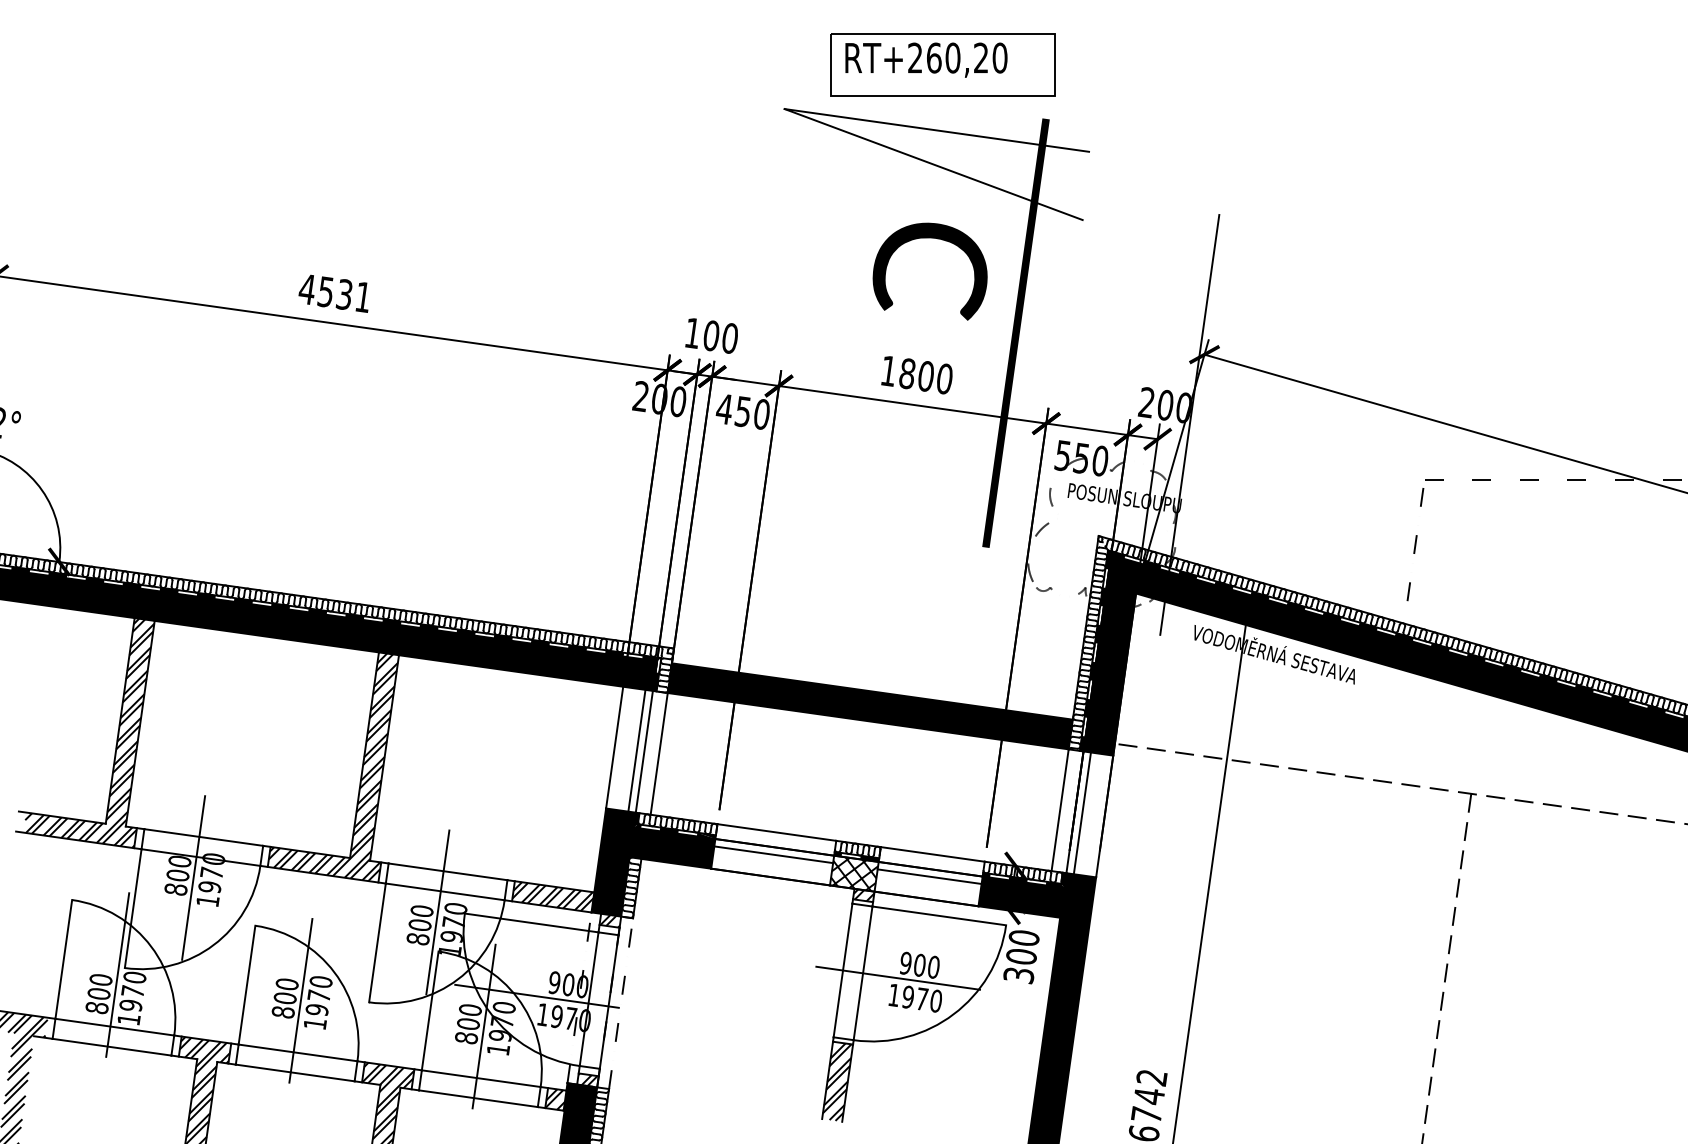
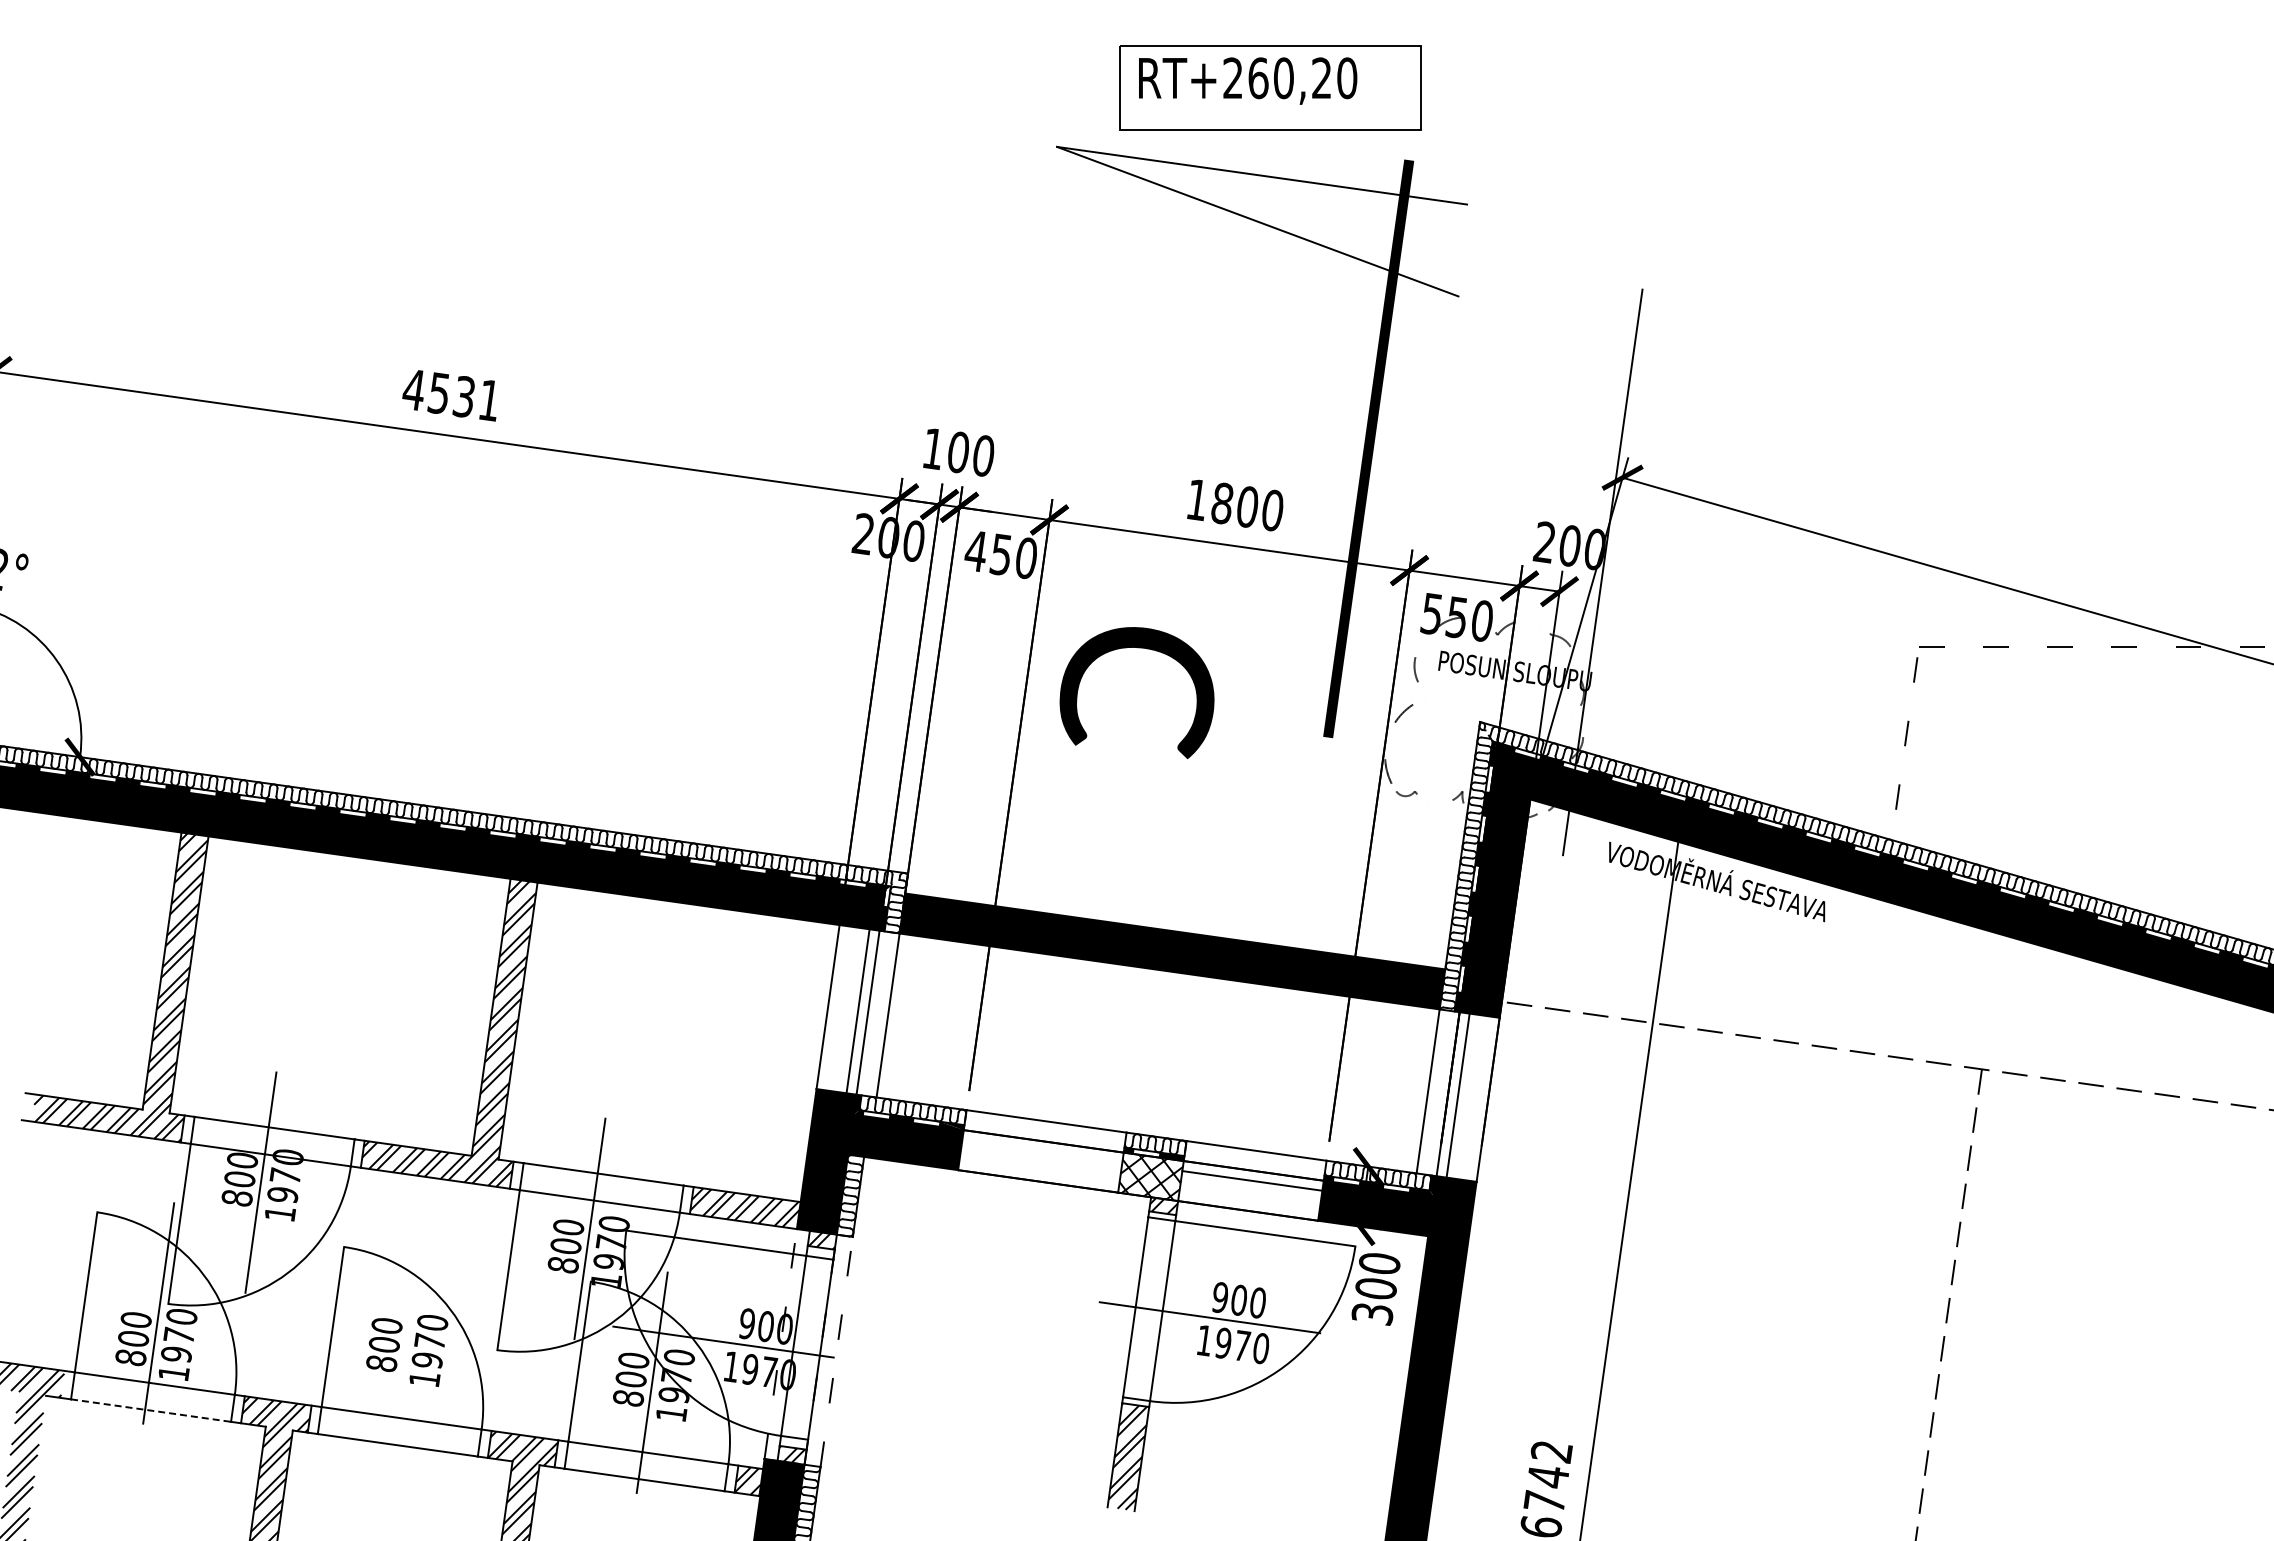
text: (929, 272) -> (1136, 693), moved
line: (773, 854) -> (1042, 1151), removed
line: (300, 1000) -> (404, 1347), removed
line: (112, 1047) -> (151, 1410), solid -> dashed

